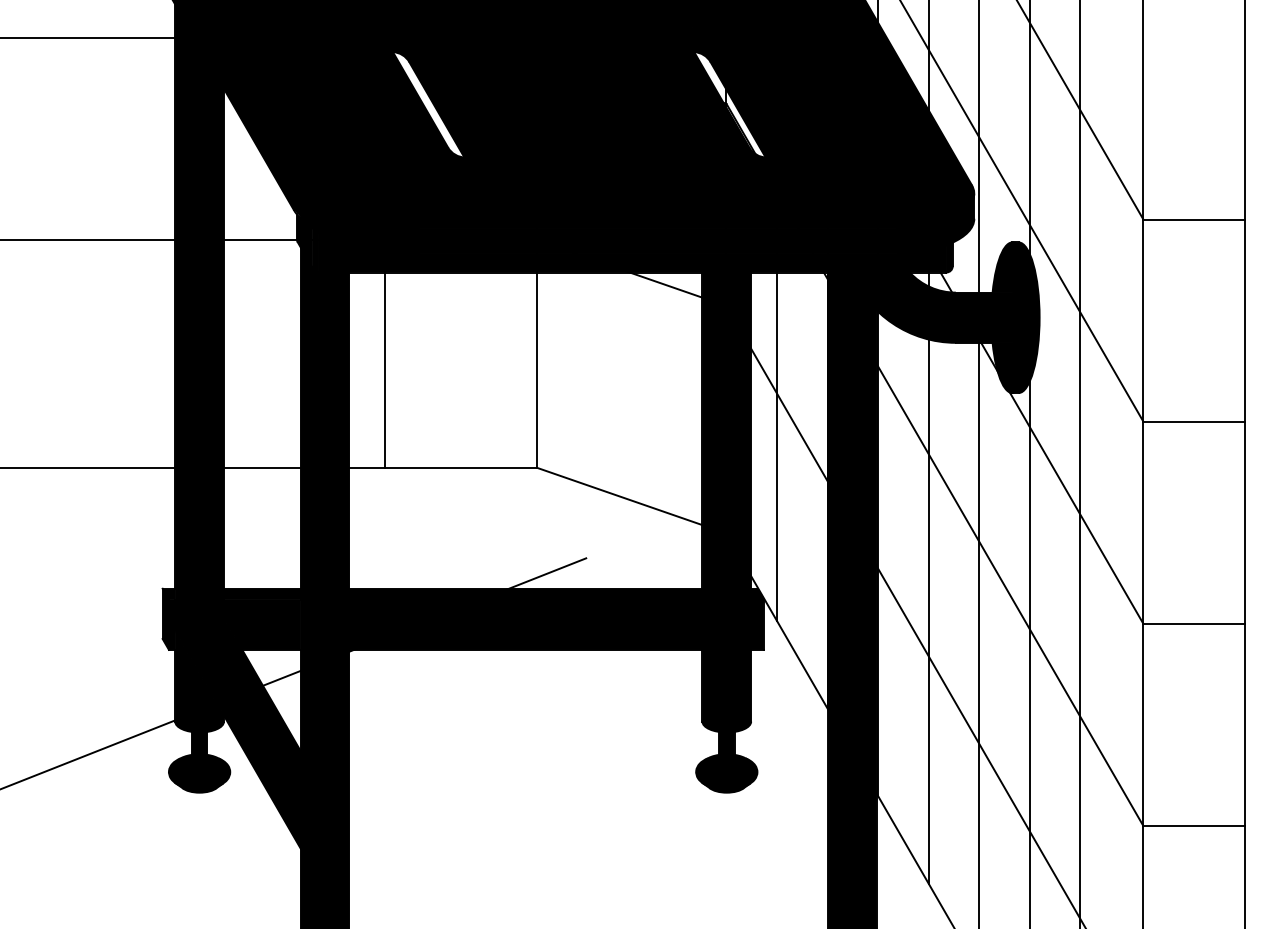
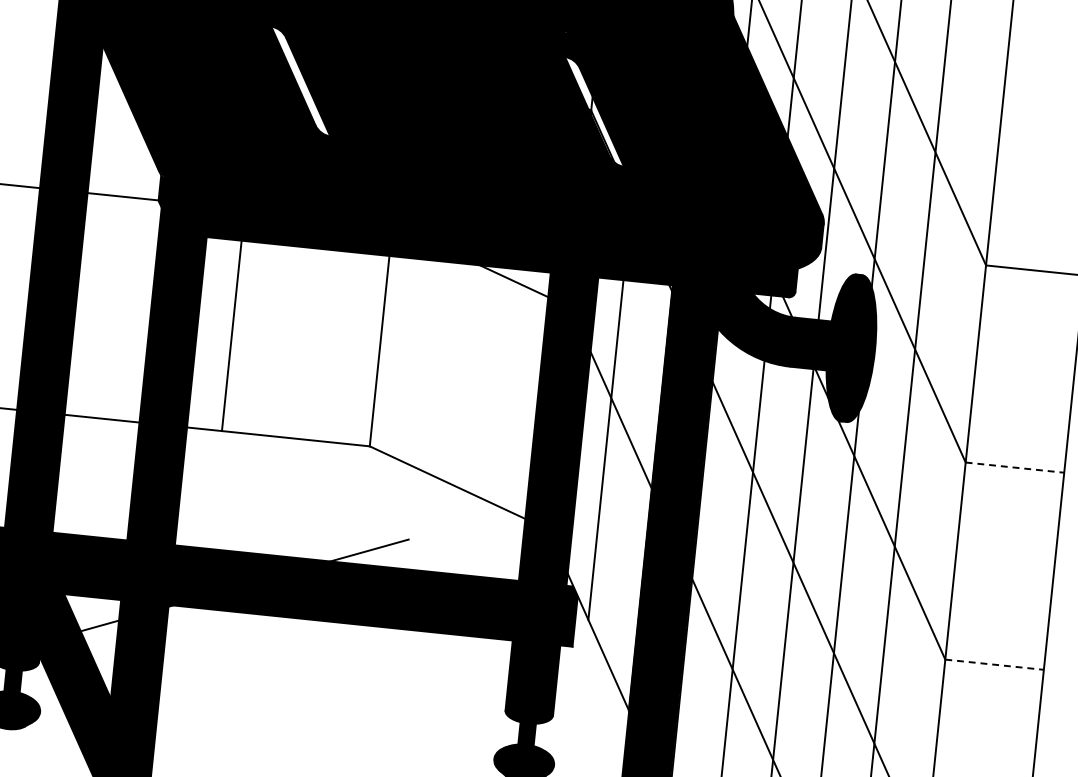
line: (1193, 421) -> (1014, 467), solid -> dashed
line: (1193, 623) -> (994, 664), solid -> dashed

